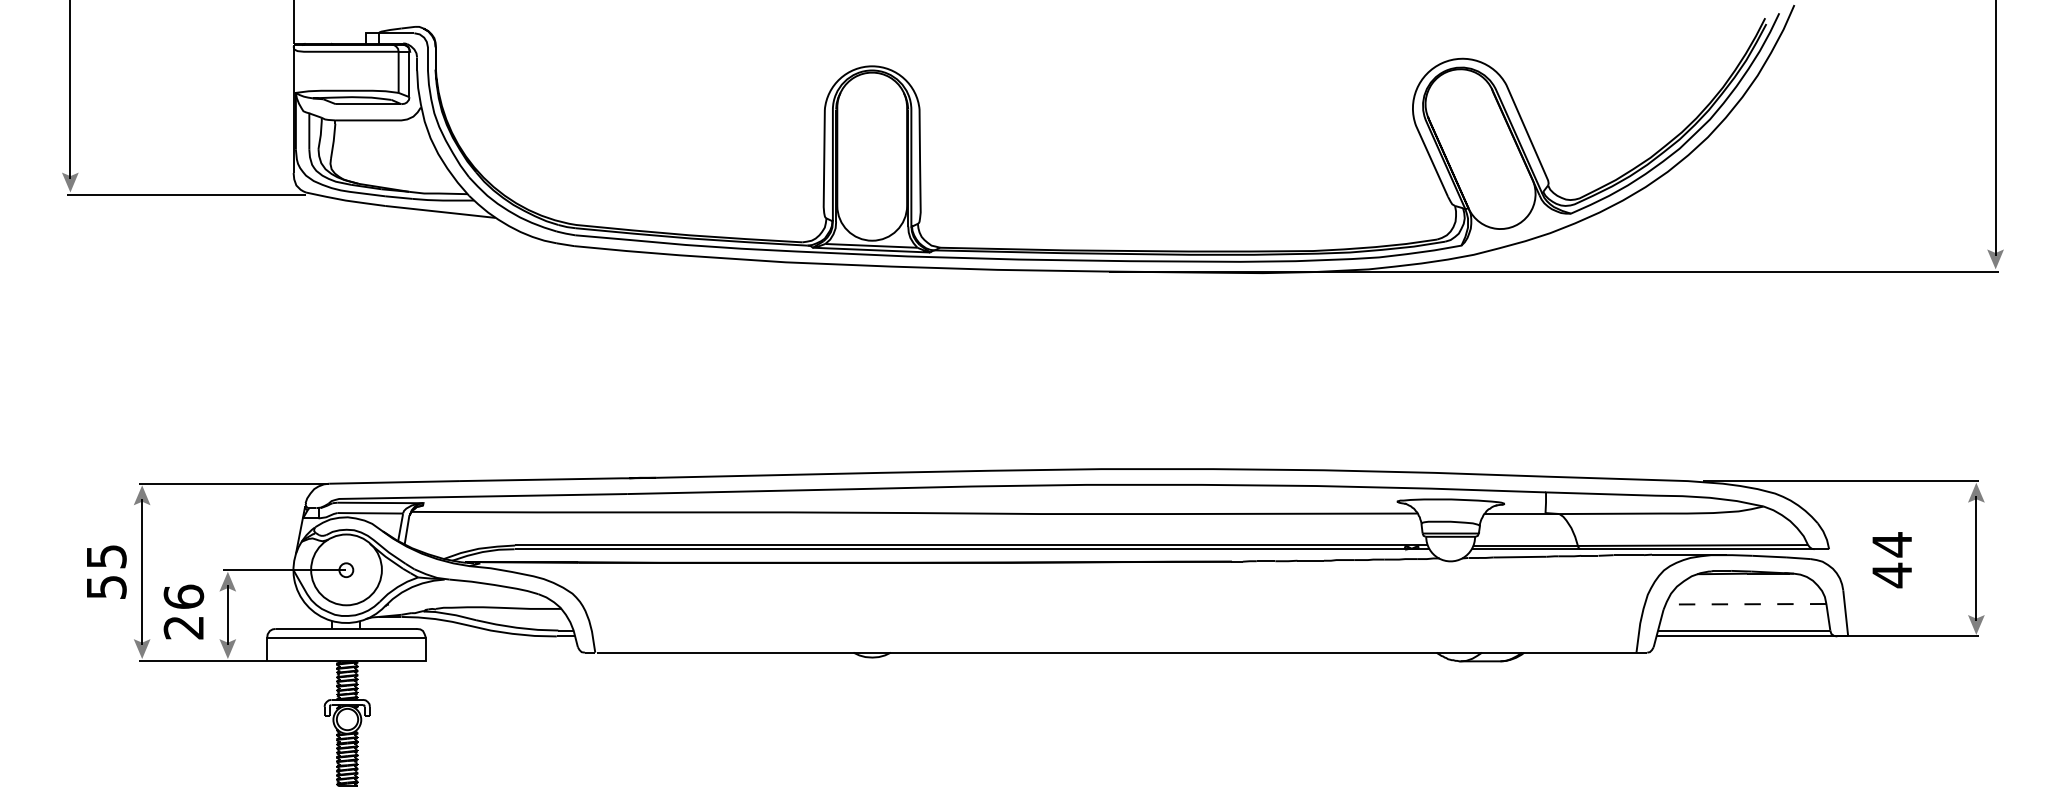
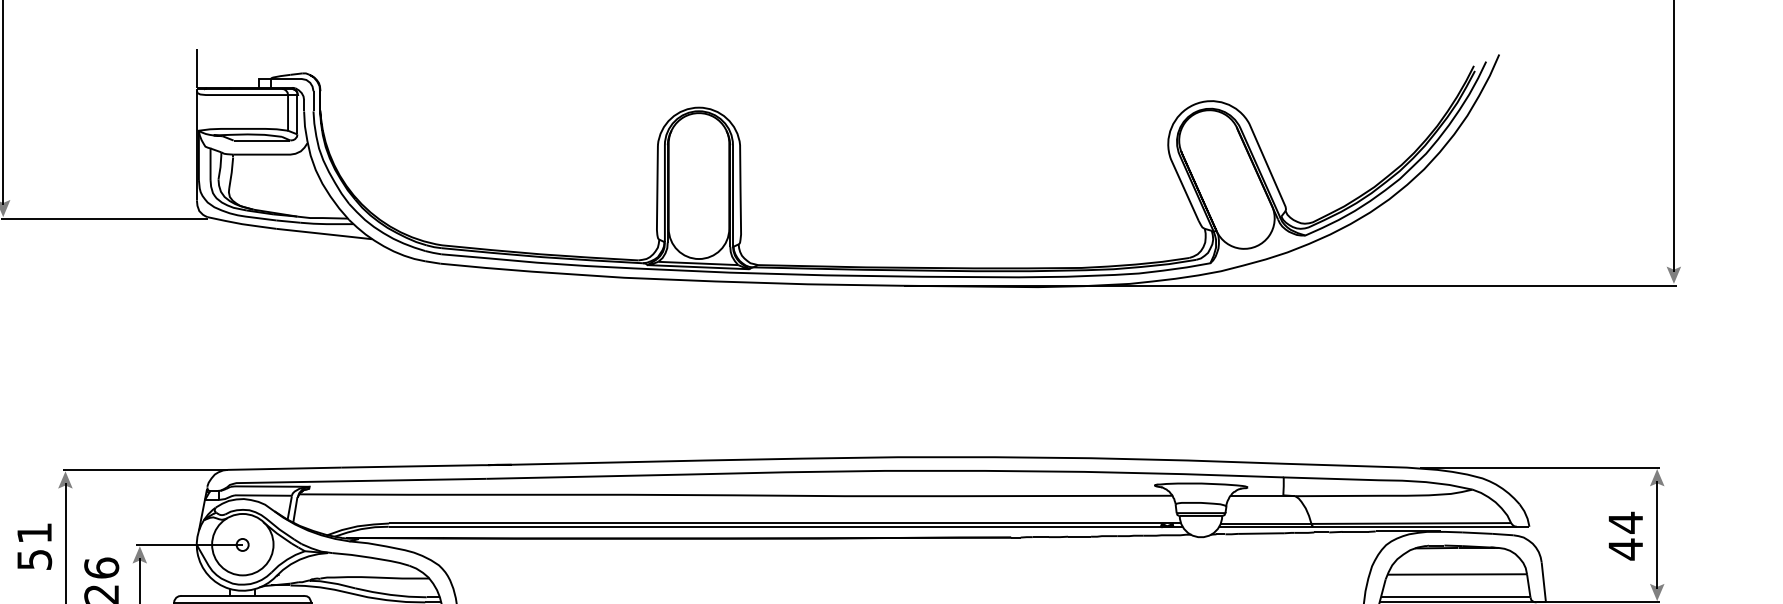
text: (106, 556) -> (34, 533), 55 -> 51
text: (1891, 560) -> (1625, 536), moved
line: (1745, 604) -> (1456, 574), dashed -> solid

